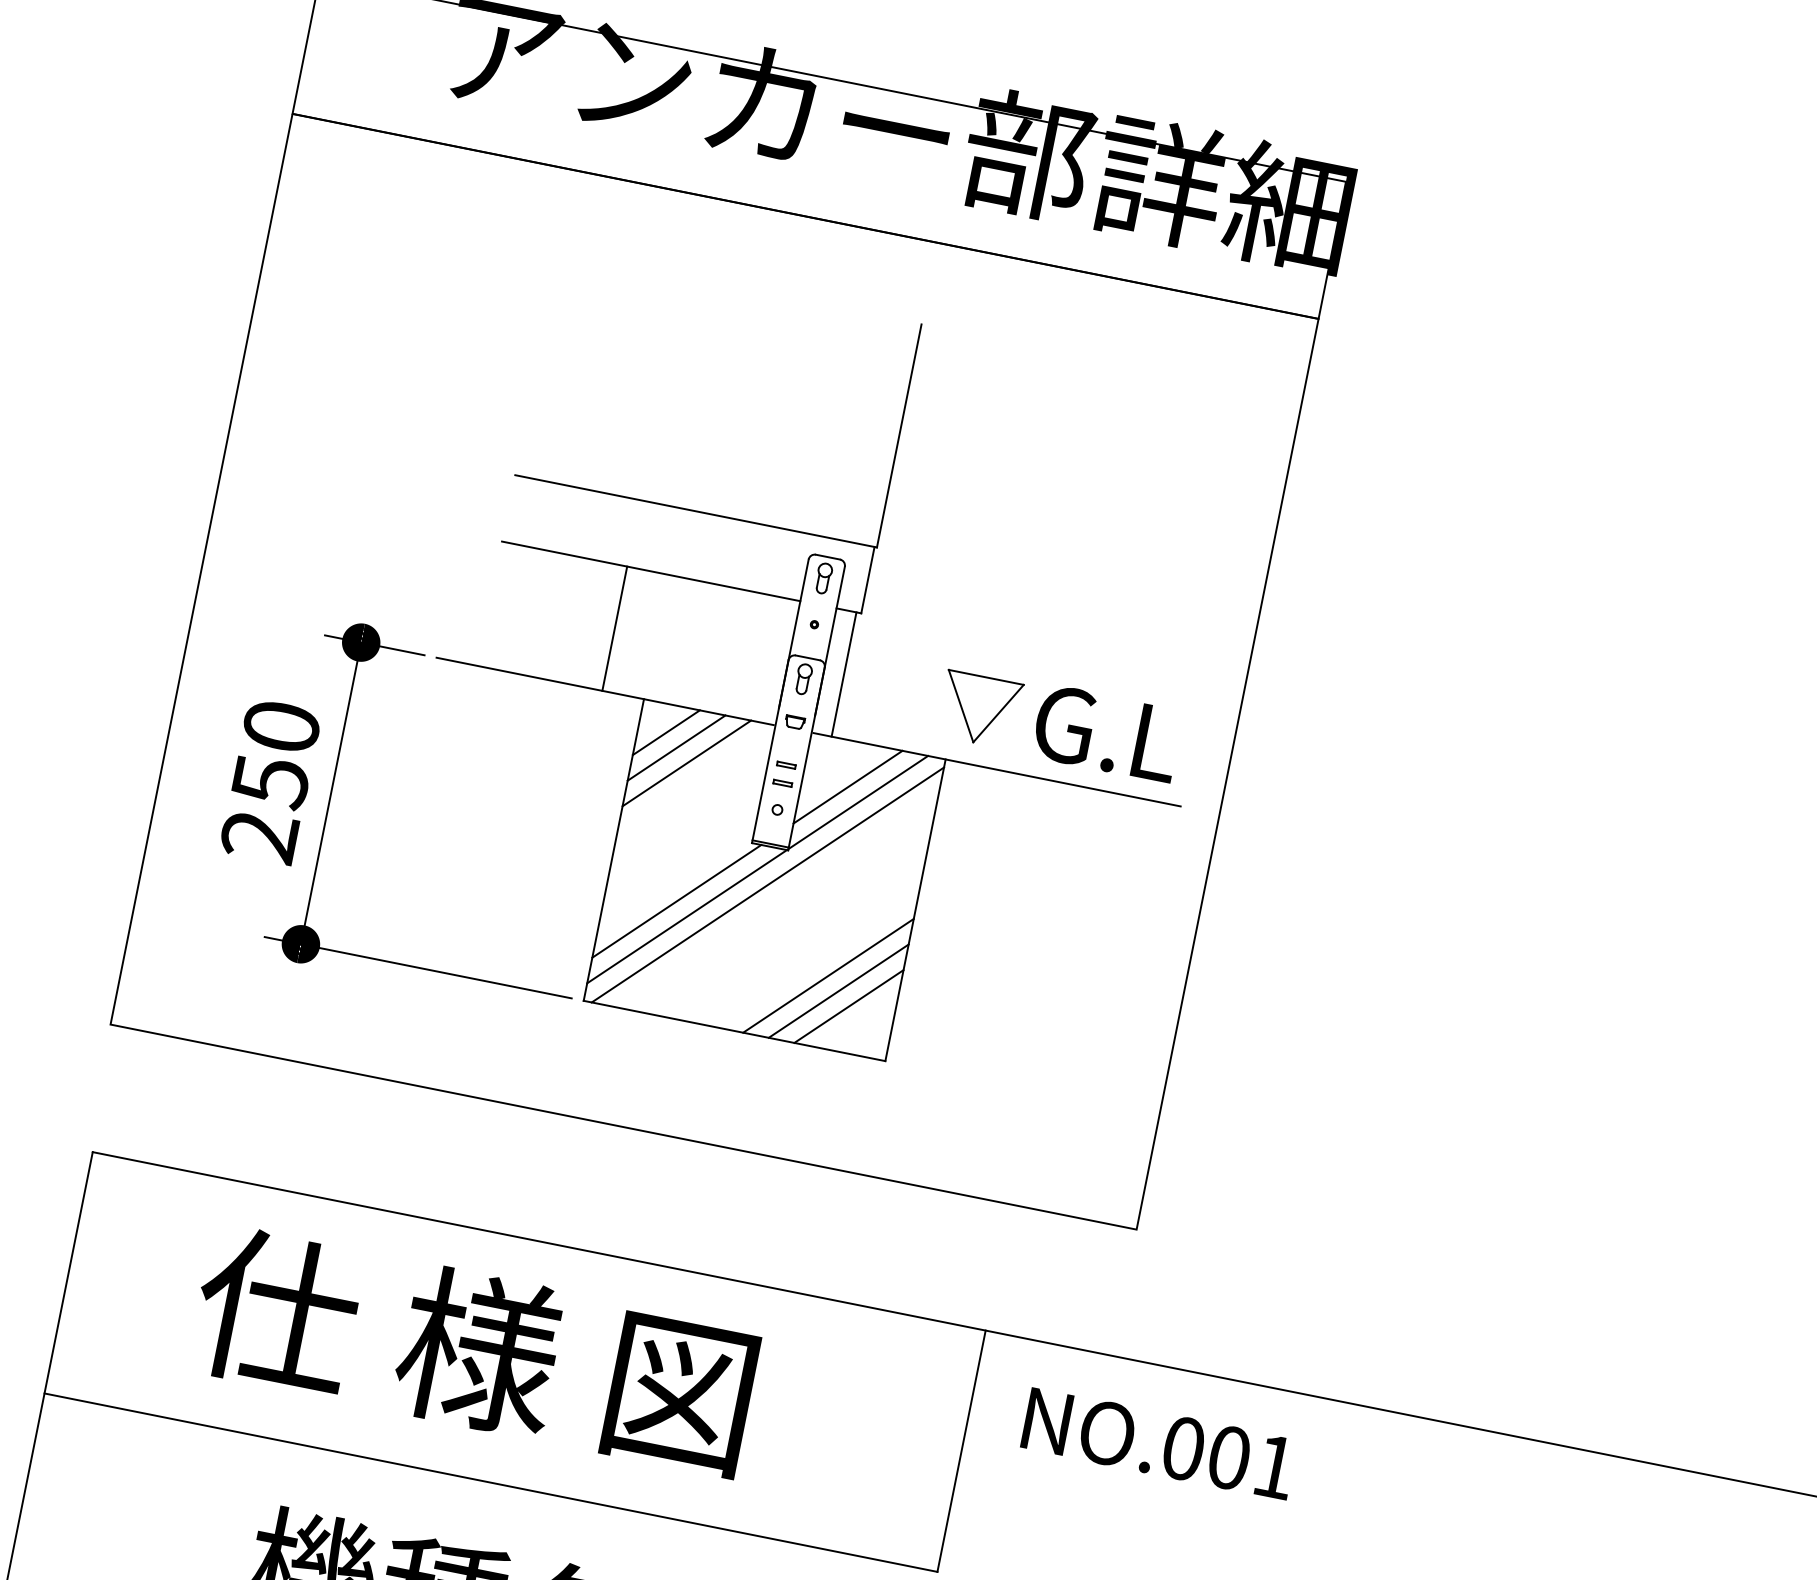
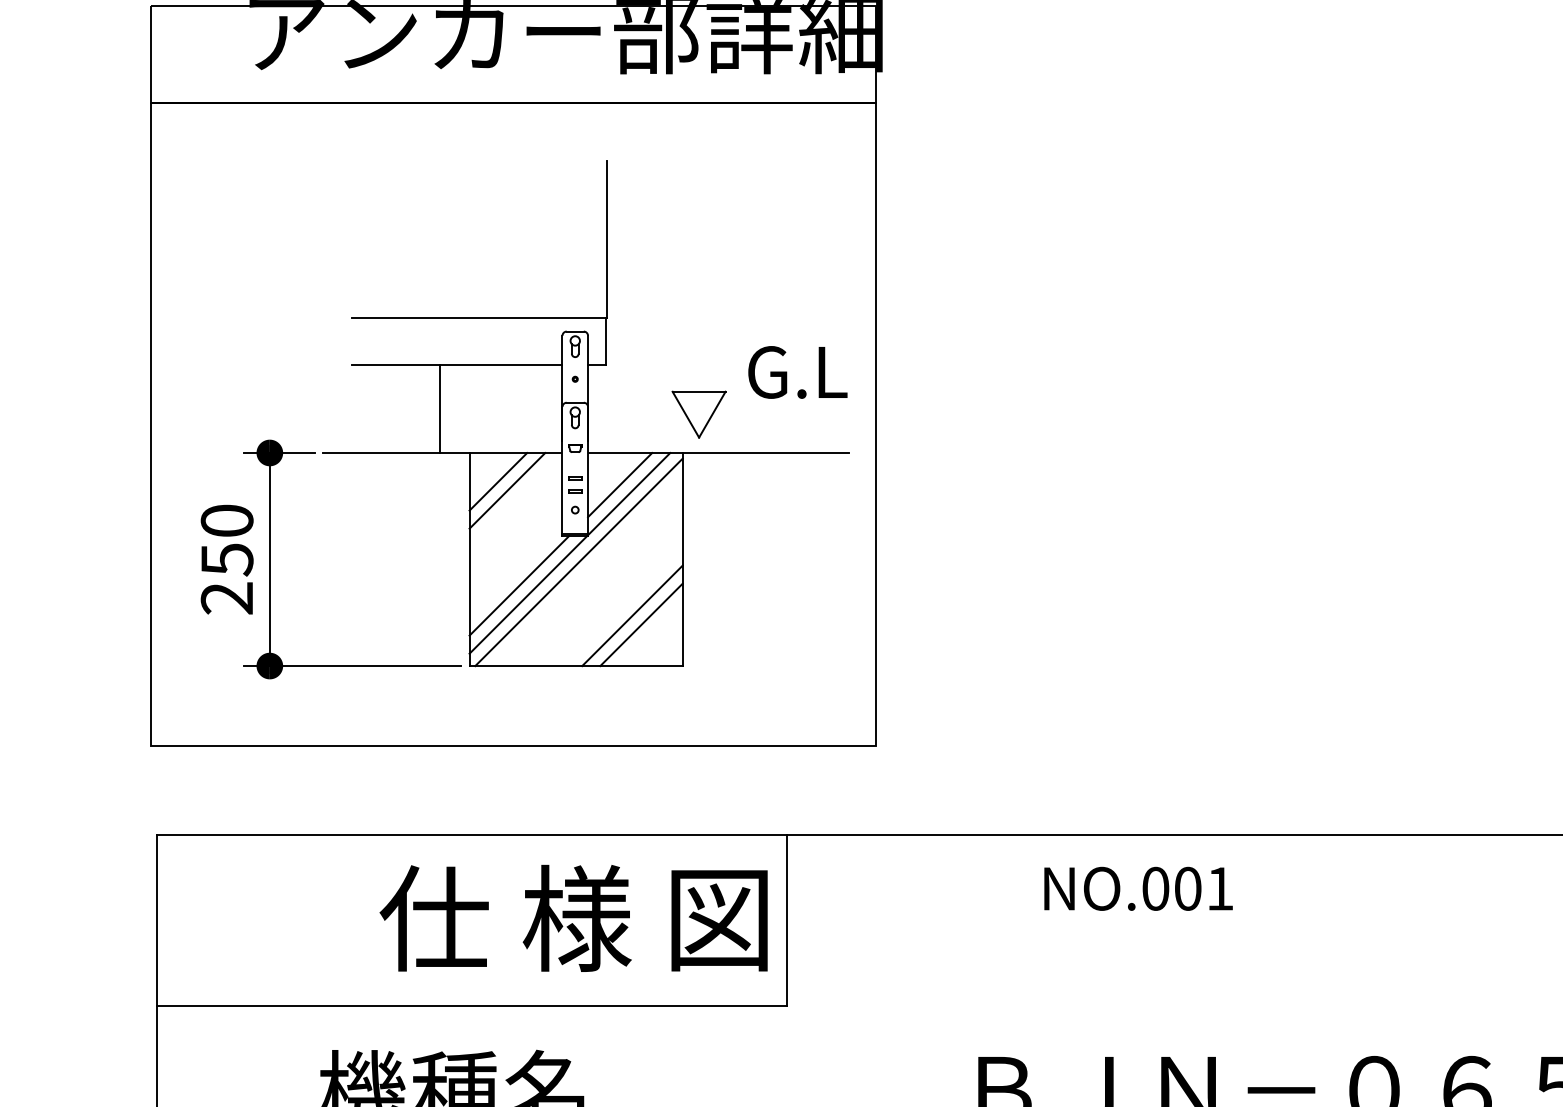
line: (844, 675) -> (602, 409), removed
line: (666, 732) -> (489, 472), removed
text: (1106, 733) -> (797, 372), moved
line: (849, 1005) -> (650, 633), removed
text: (474, 1349) -> (573, 917), moved
text: (1159, 1443) -> (1138, 888), moved

